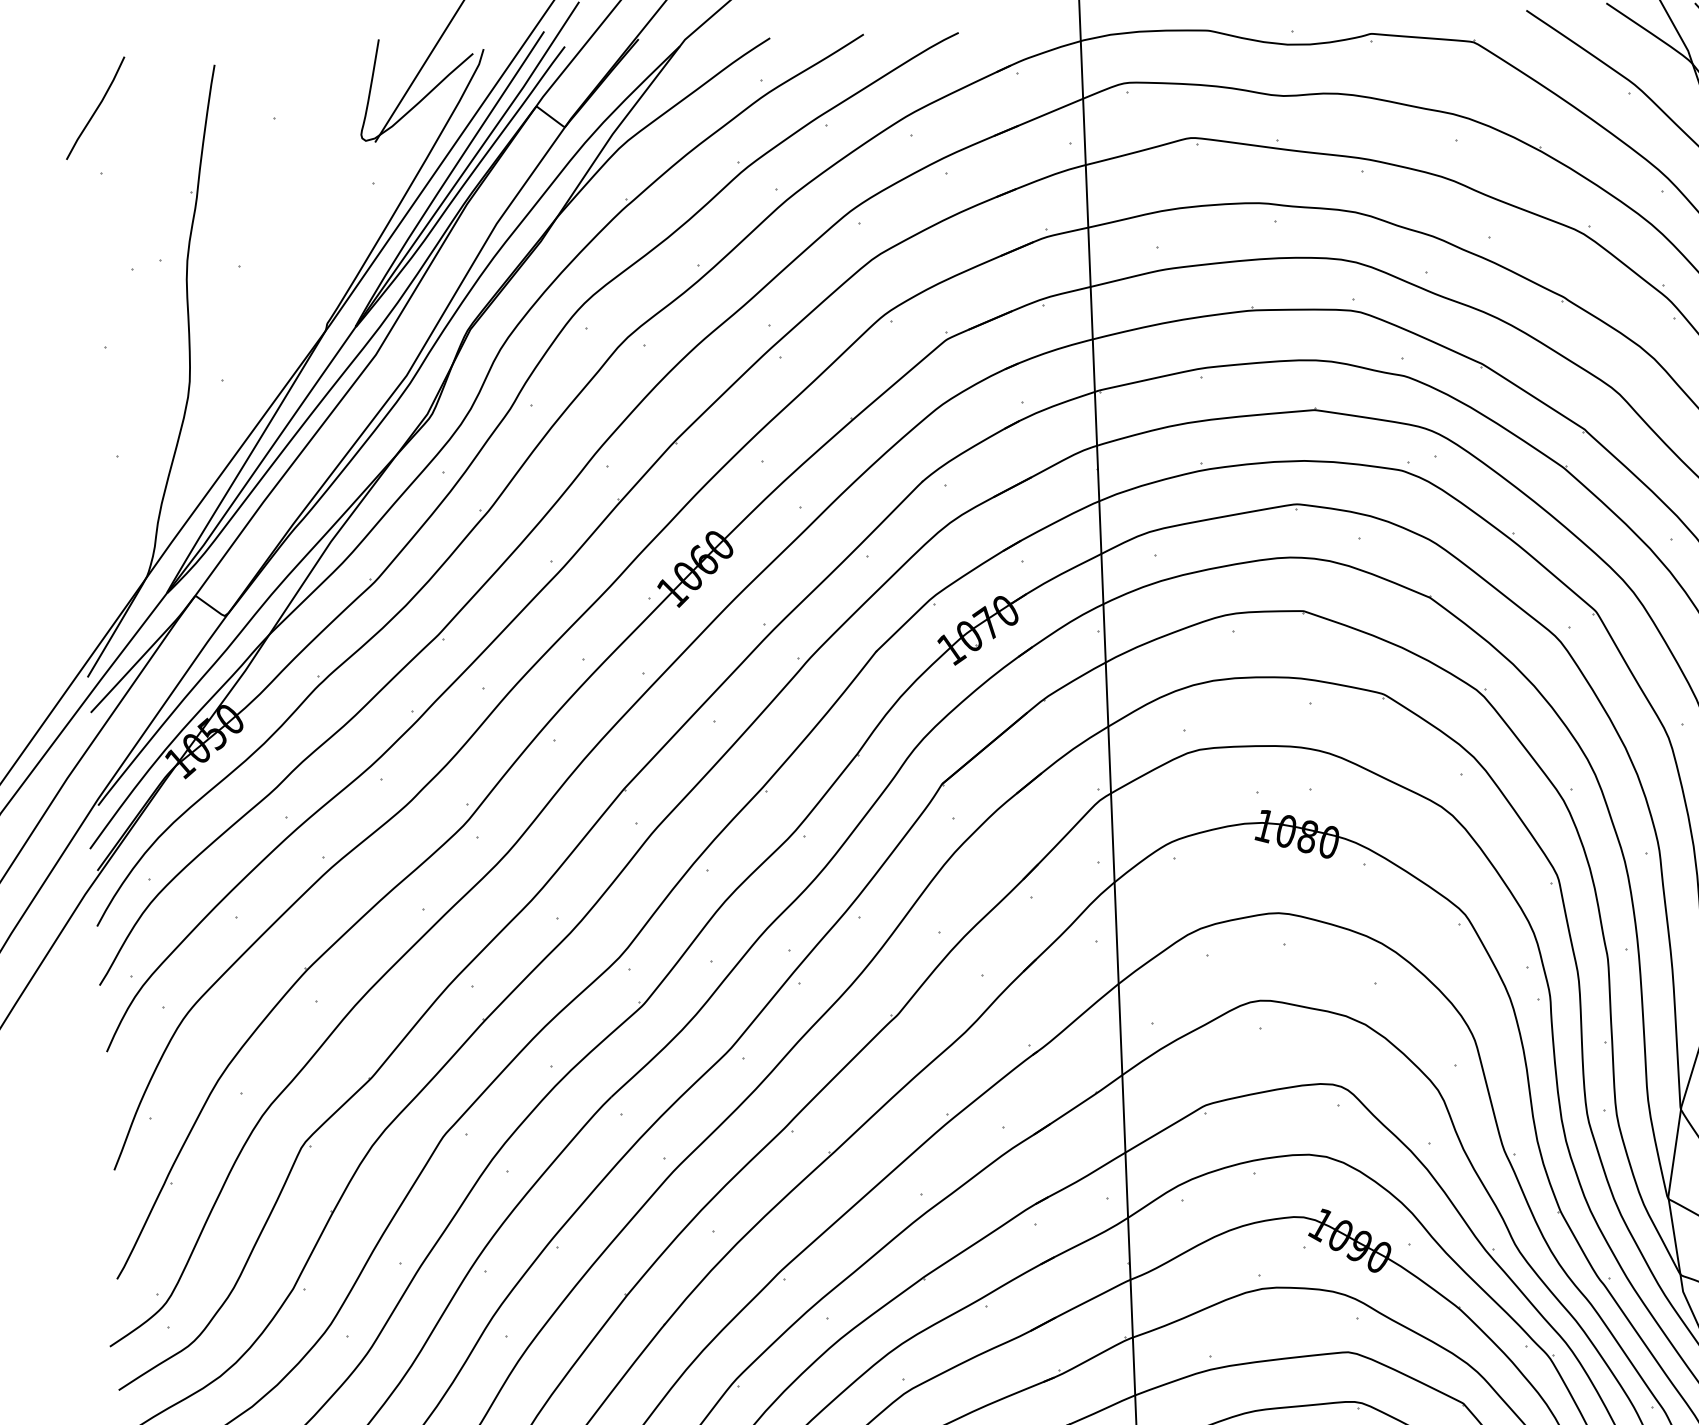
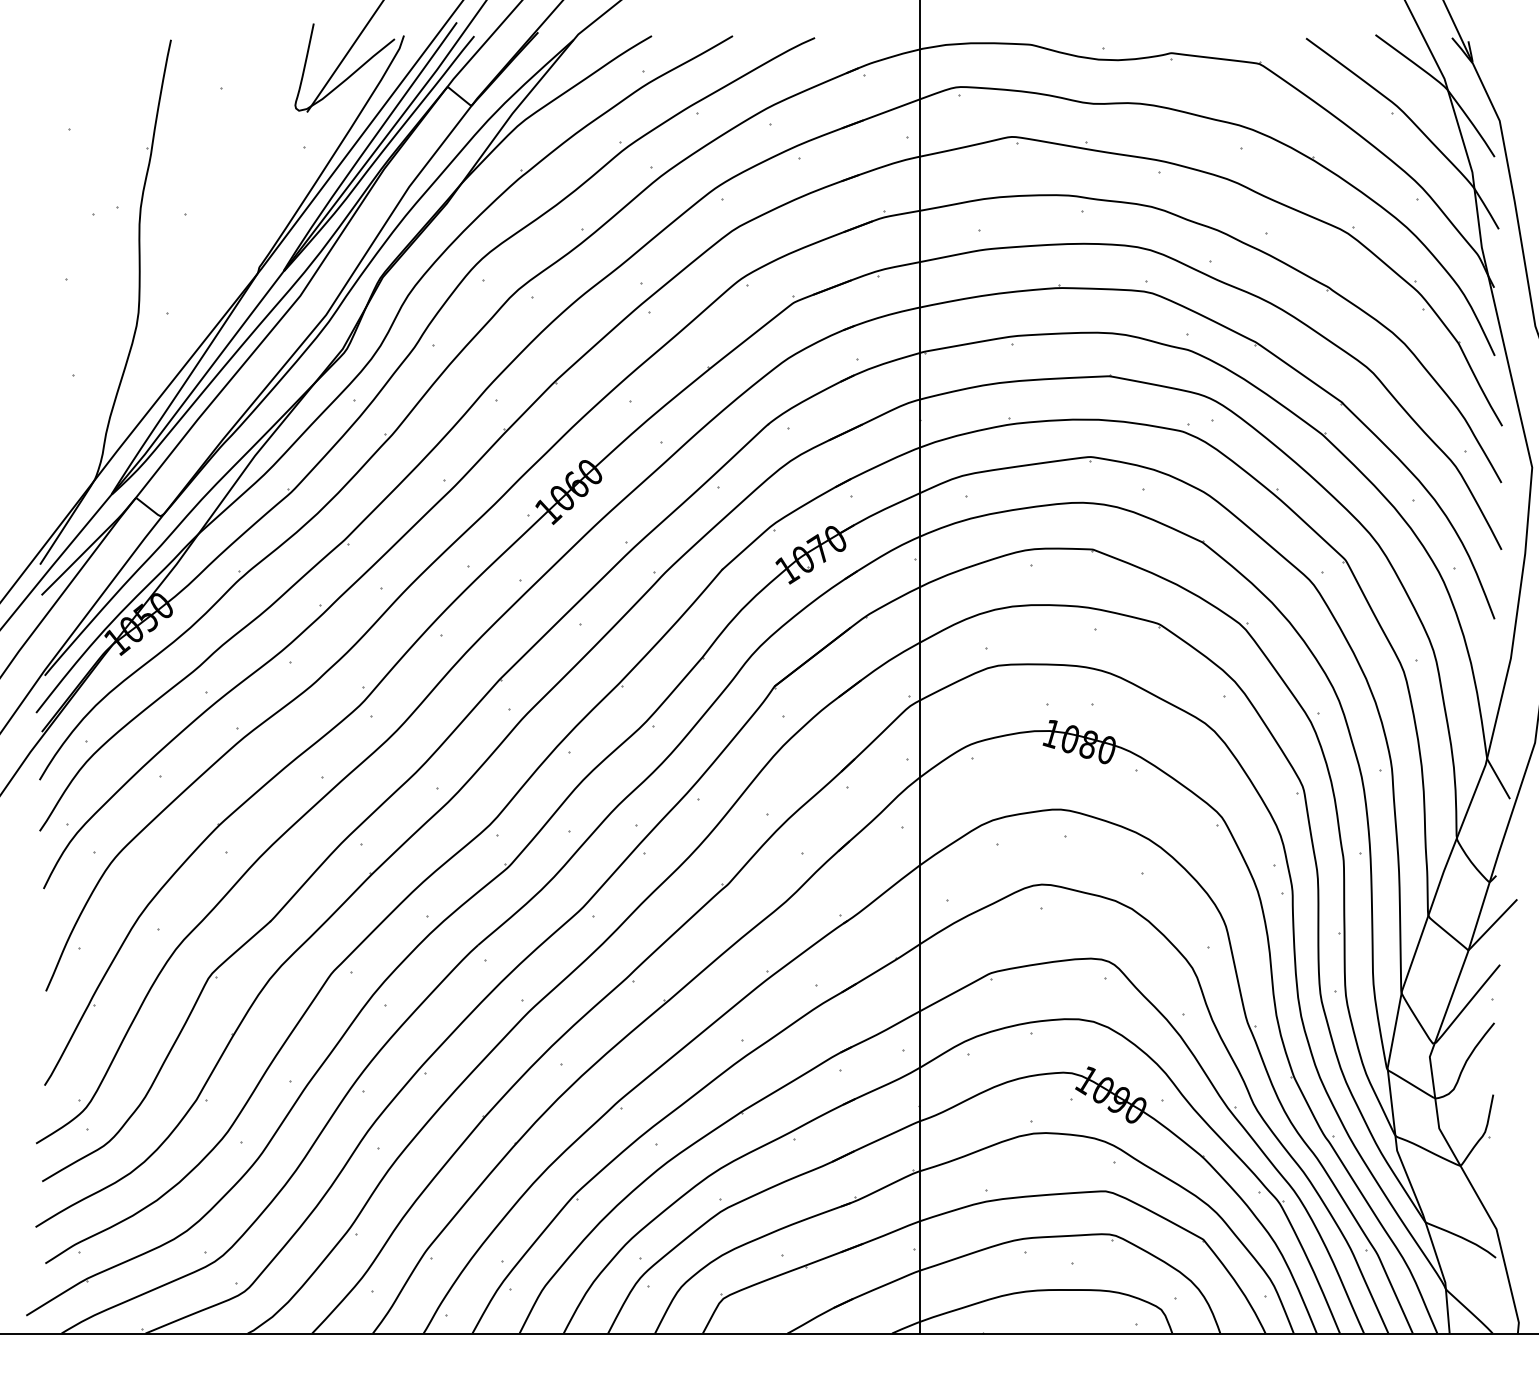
curve: (96, 107) -> (67, 72), removed

